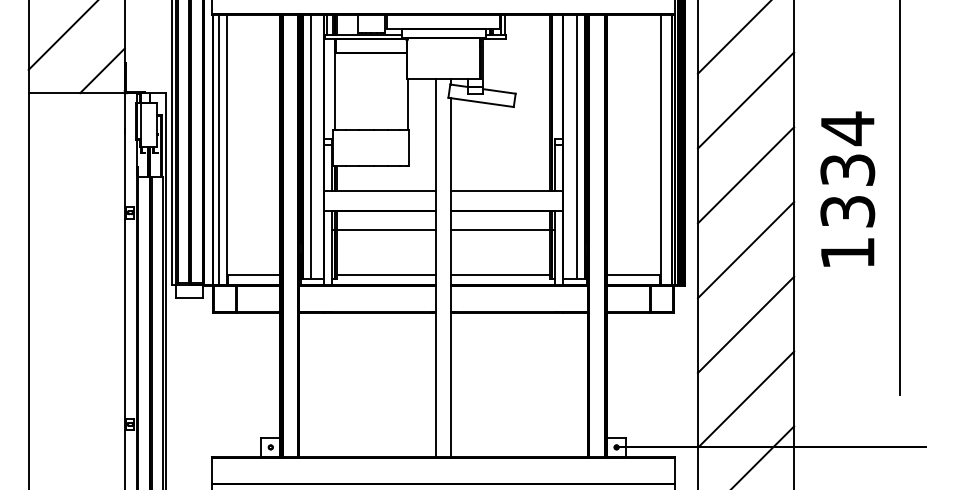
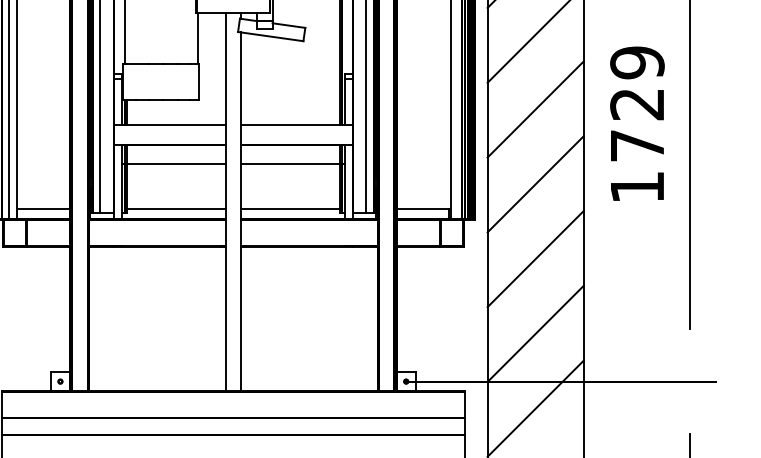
text: (847, 169) -> (637, 103), 1334 -> 1729

